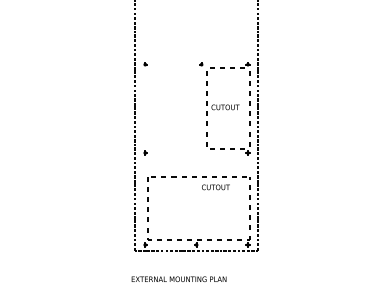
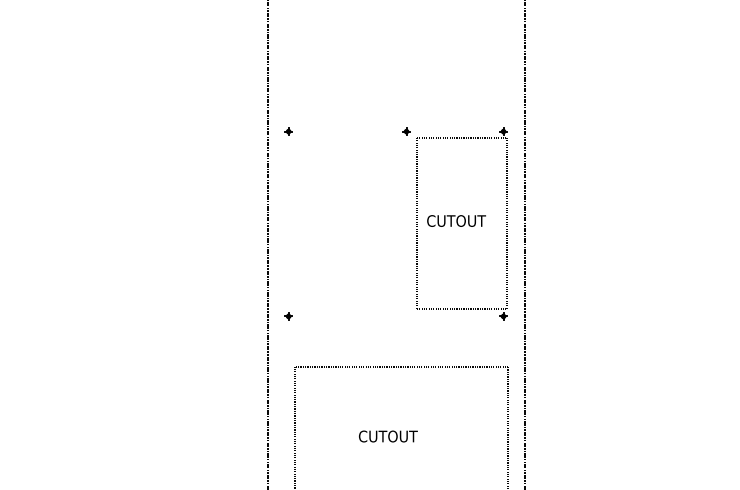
text: (215, 187) -> (387, 436), moved

